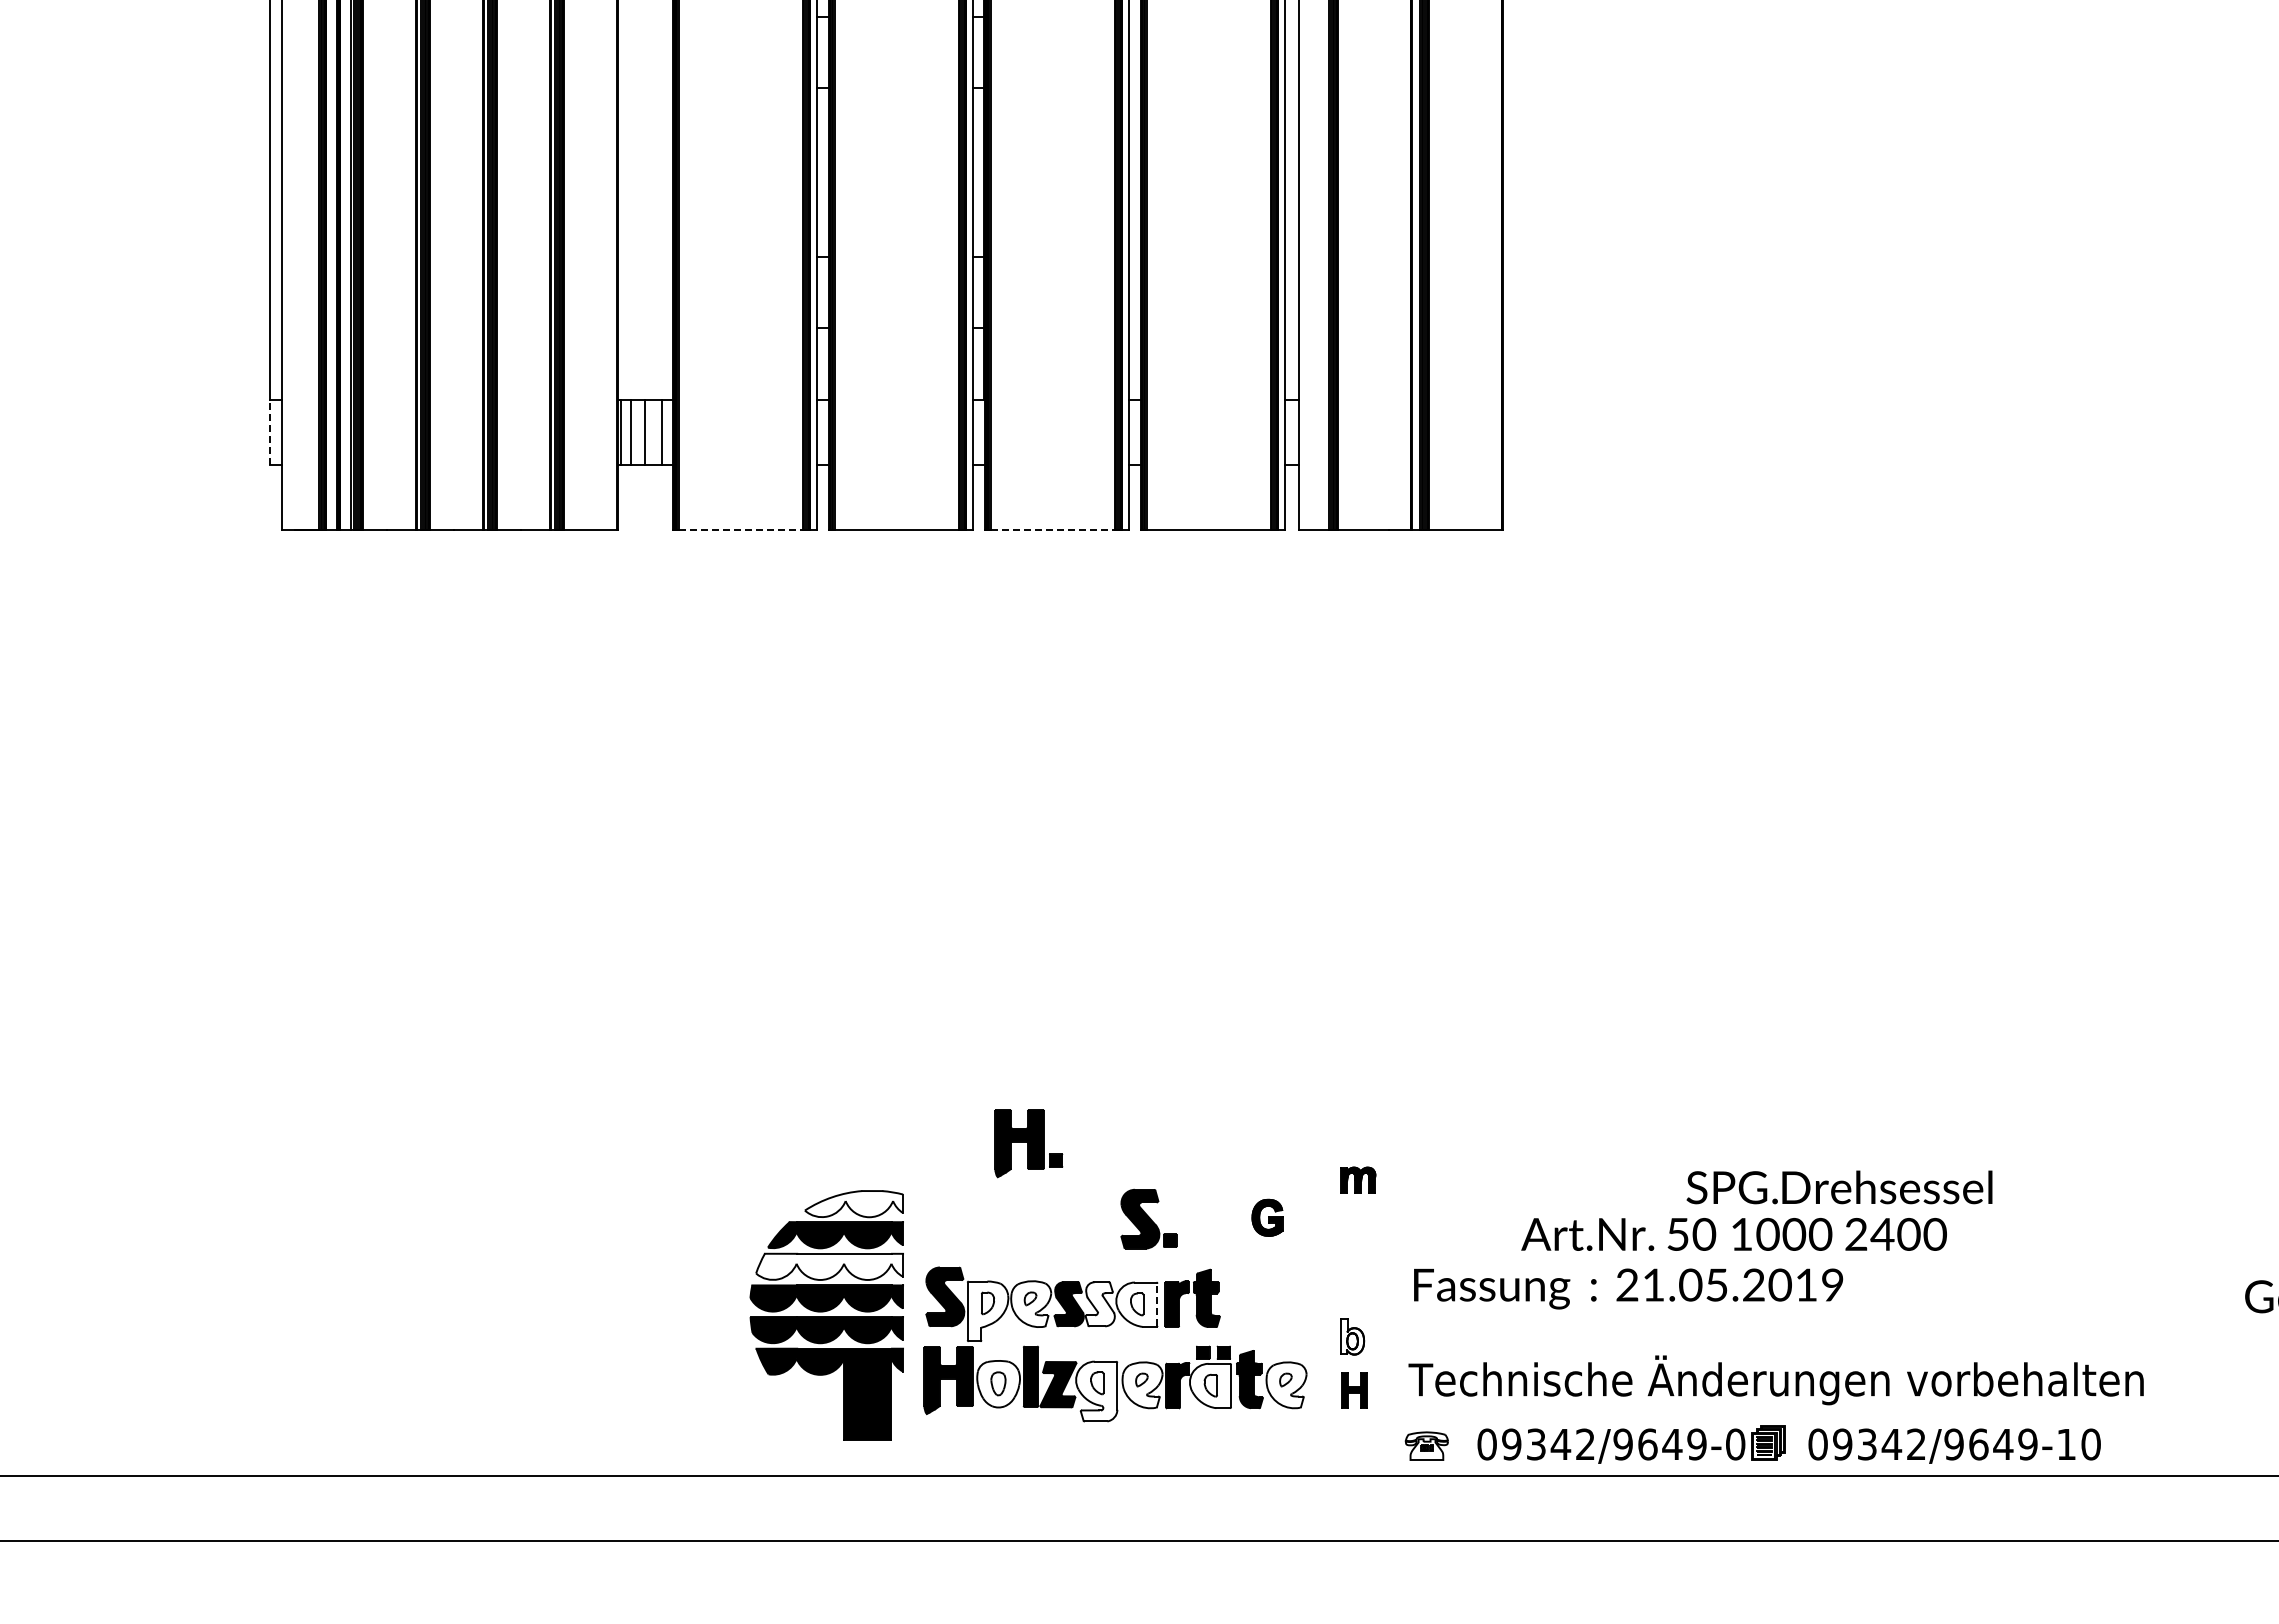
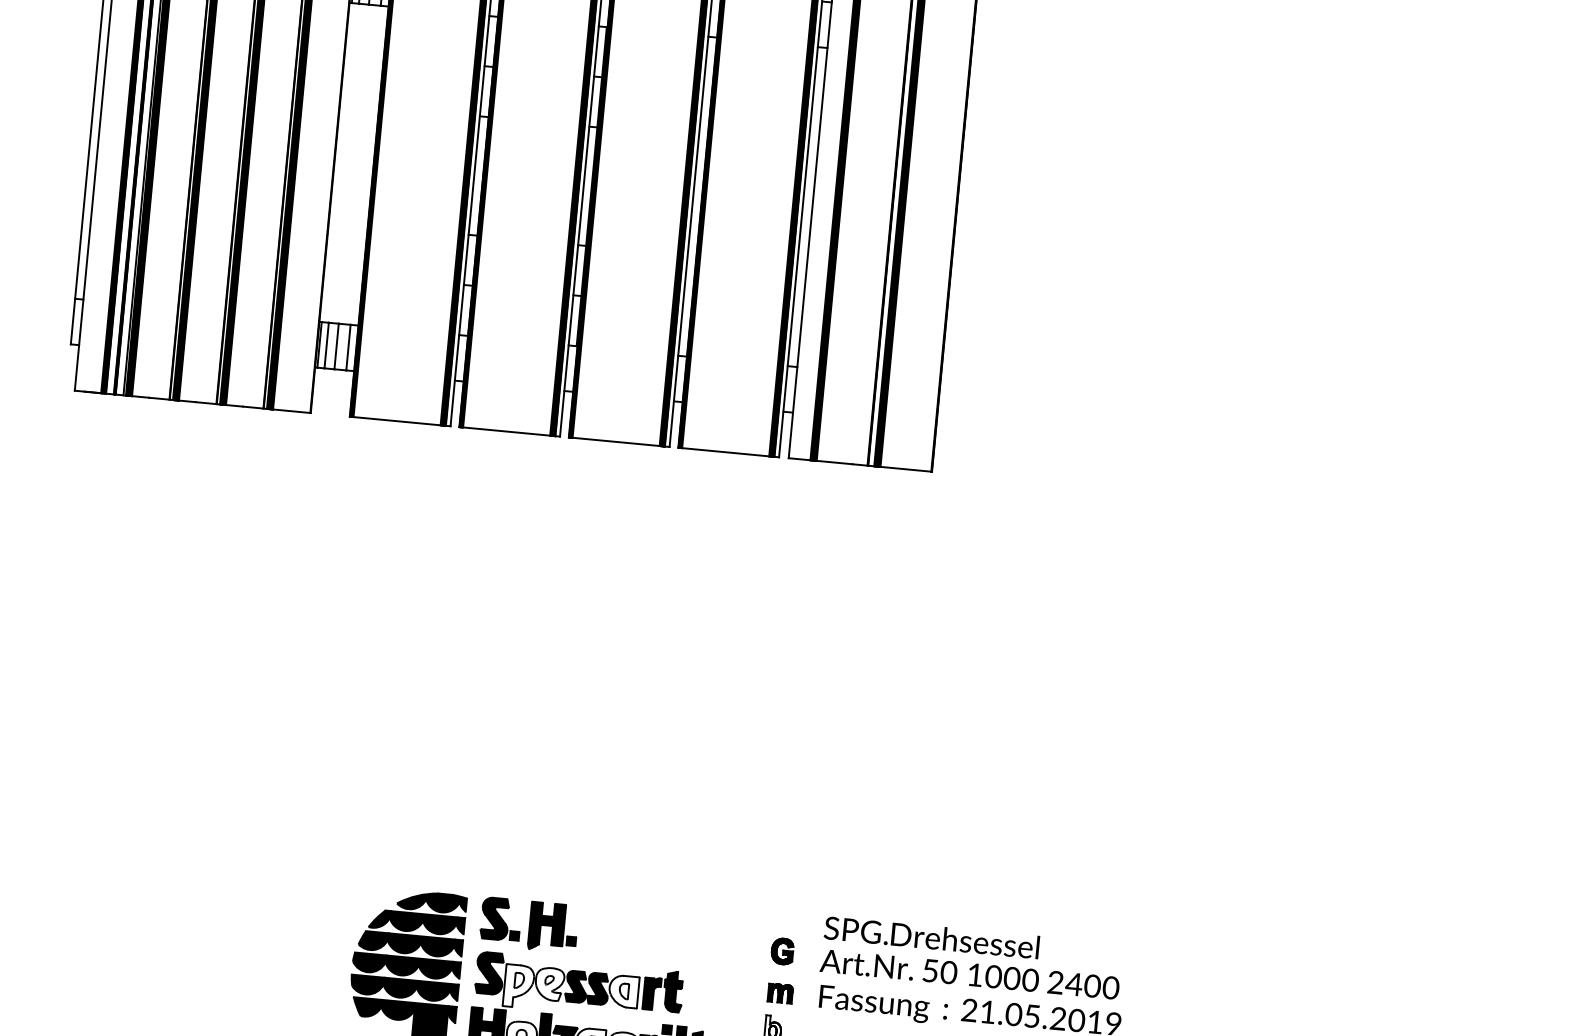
line: (269, 431) -> (72, 320), dashed -> solid
line: (740, 529) -> (396, 421), dashed -> solid
line: (1052, 529) -> (616, 441), dashed -> solid
part: (1028, 1143) -> (553, 927), moved
part: (1358, 1179) -> (780, 992), moved
text: (1839, 1187) -> (931, 937), moved
fill: (853, 1204) -> (431, 902), added
part: (1267, 1217) -> (782, 951), moved
part: (1148, 1218) -> (500, 918), moved
text: (1733, 1234) -> (969, 974), moved
fill: (829, 1266) -> (410, 944), added
fill: (1099, 1304) -> (597, 988), added
line: (1157, 1304) -> (638, 992), dashed -> solid

